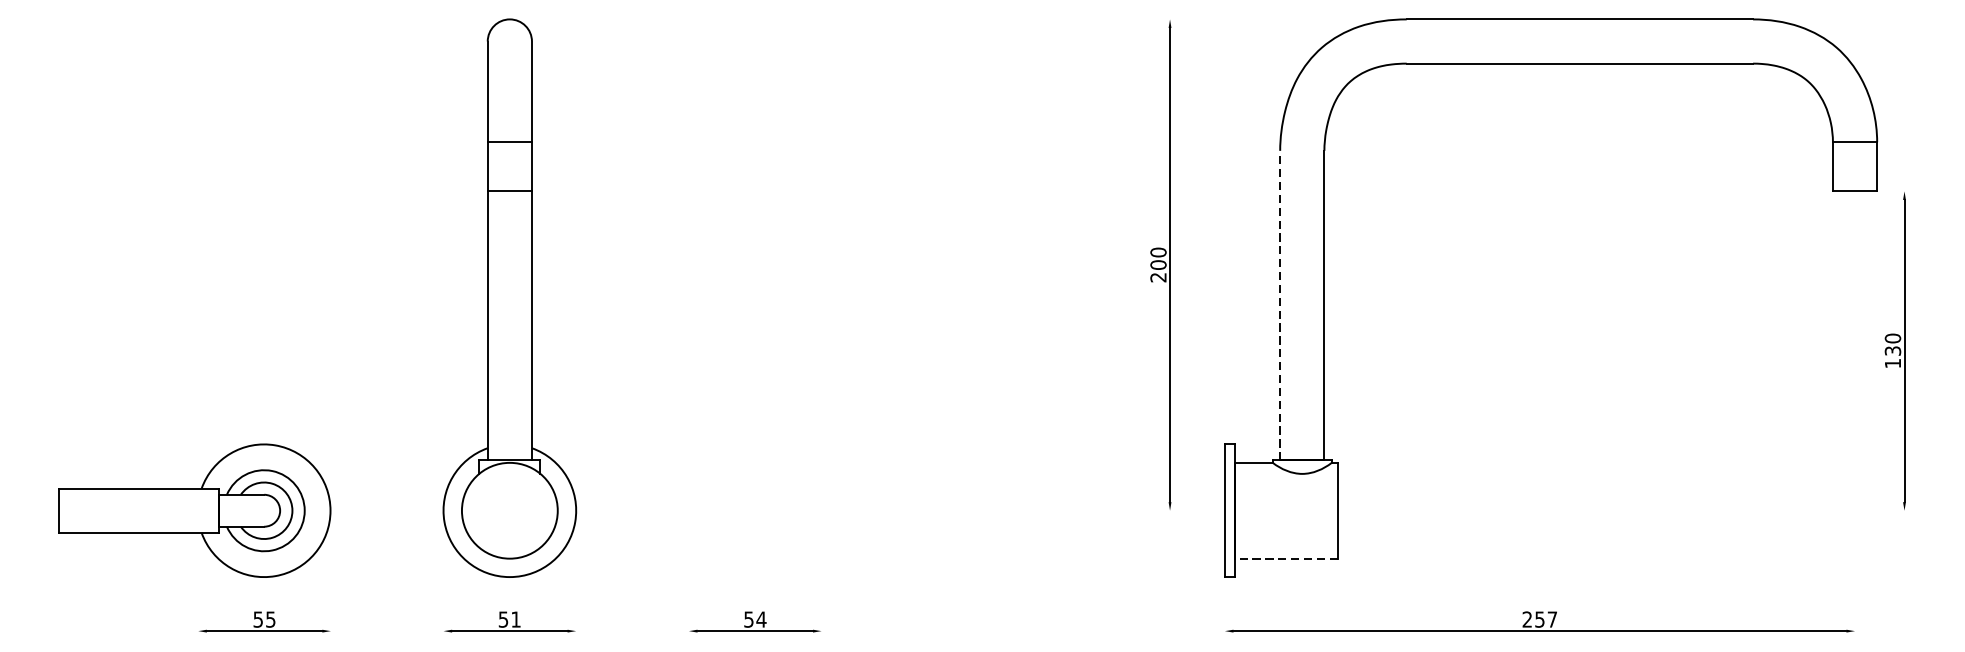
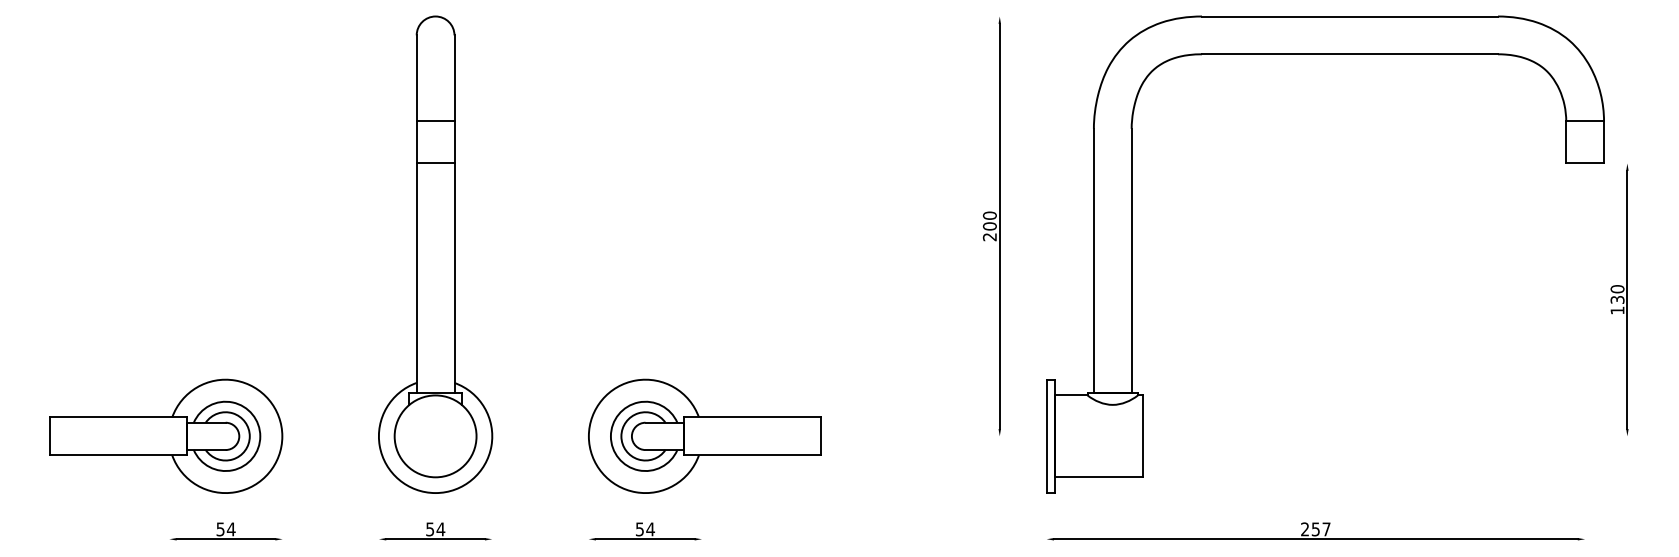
line: (1279, 304) -> (1093, 260), dashed -> solid
part: (824, 509) -> (704, 435), added
line: (1285, 558) -> (1098, 477), dashed -> solid
text: (269, 619) -> (230, 529), 55 -> 54
text: (515, 619) -> (440, 529), 51 -> 54

